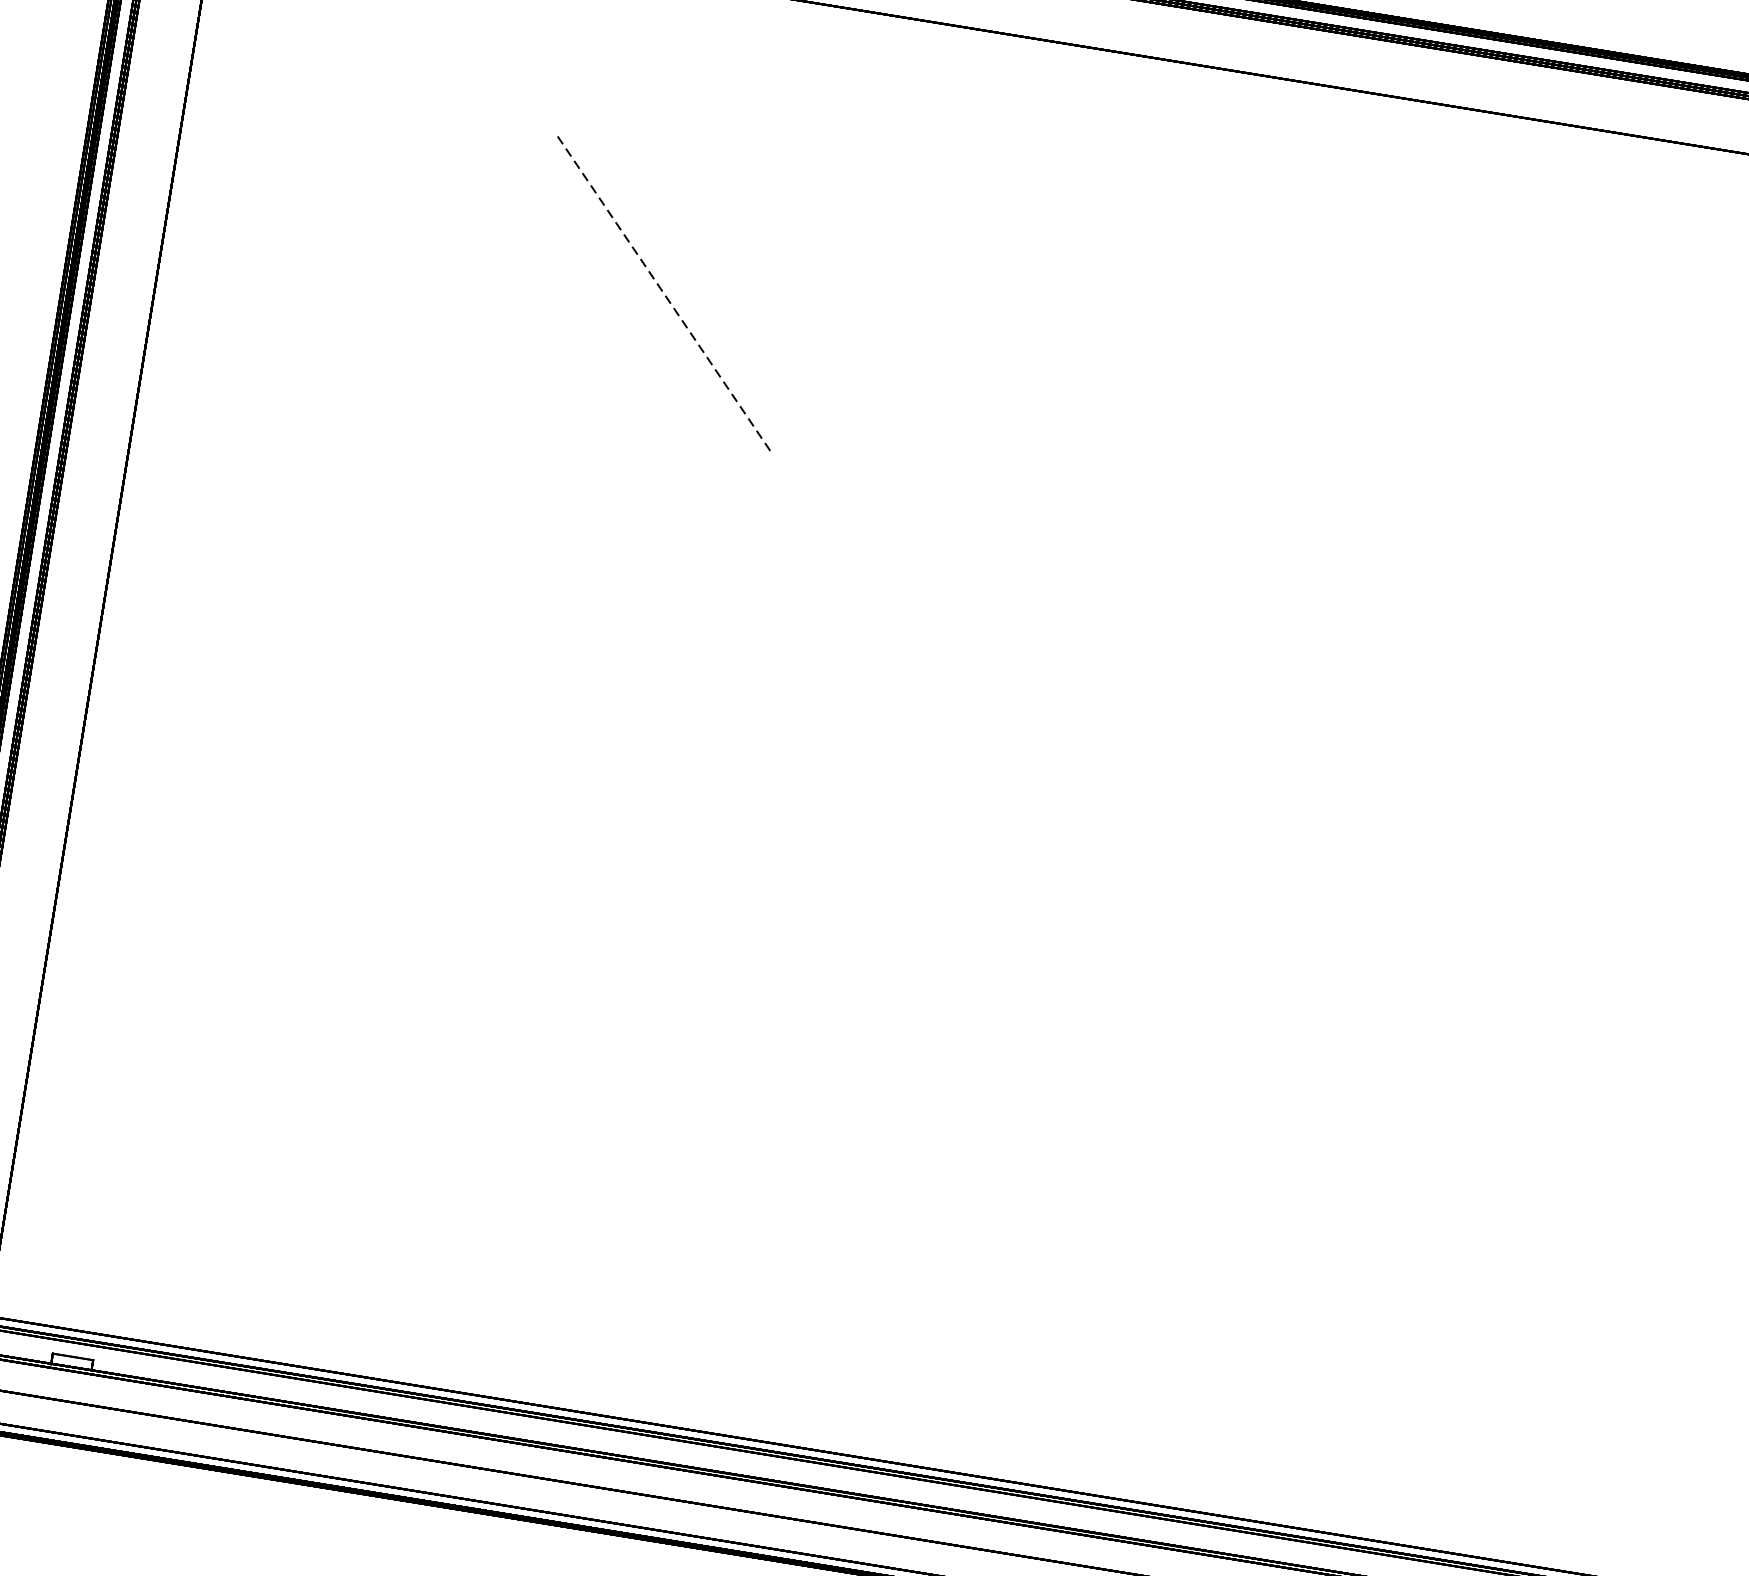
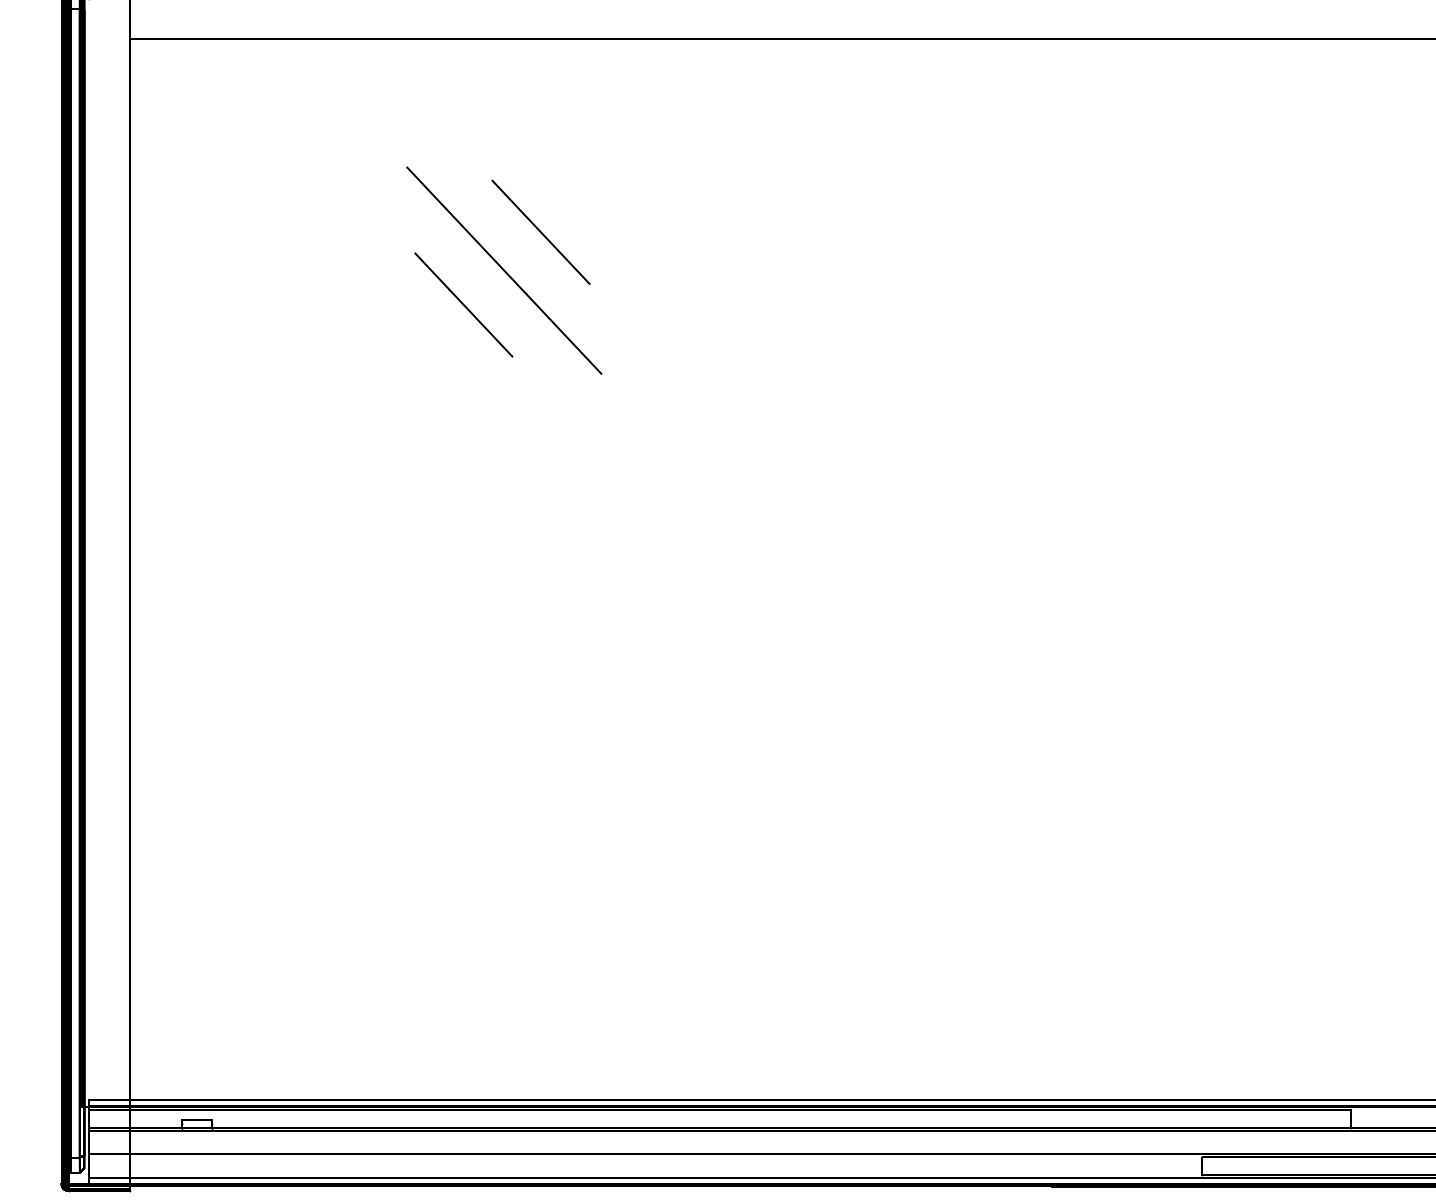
line: (720, 250) -> (540, 231), added
line: (664, 294) -> (504, 270), dashed -> solid
line: (602, 330) -> (463, 304), added

